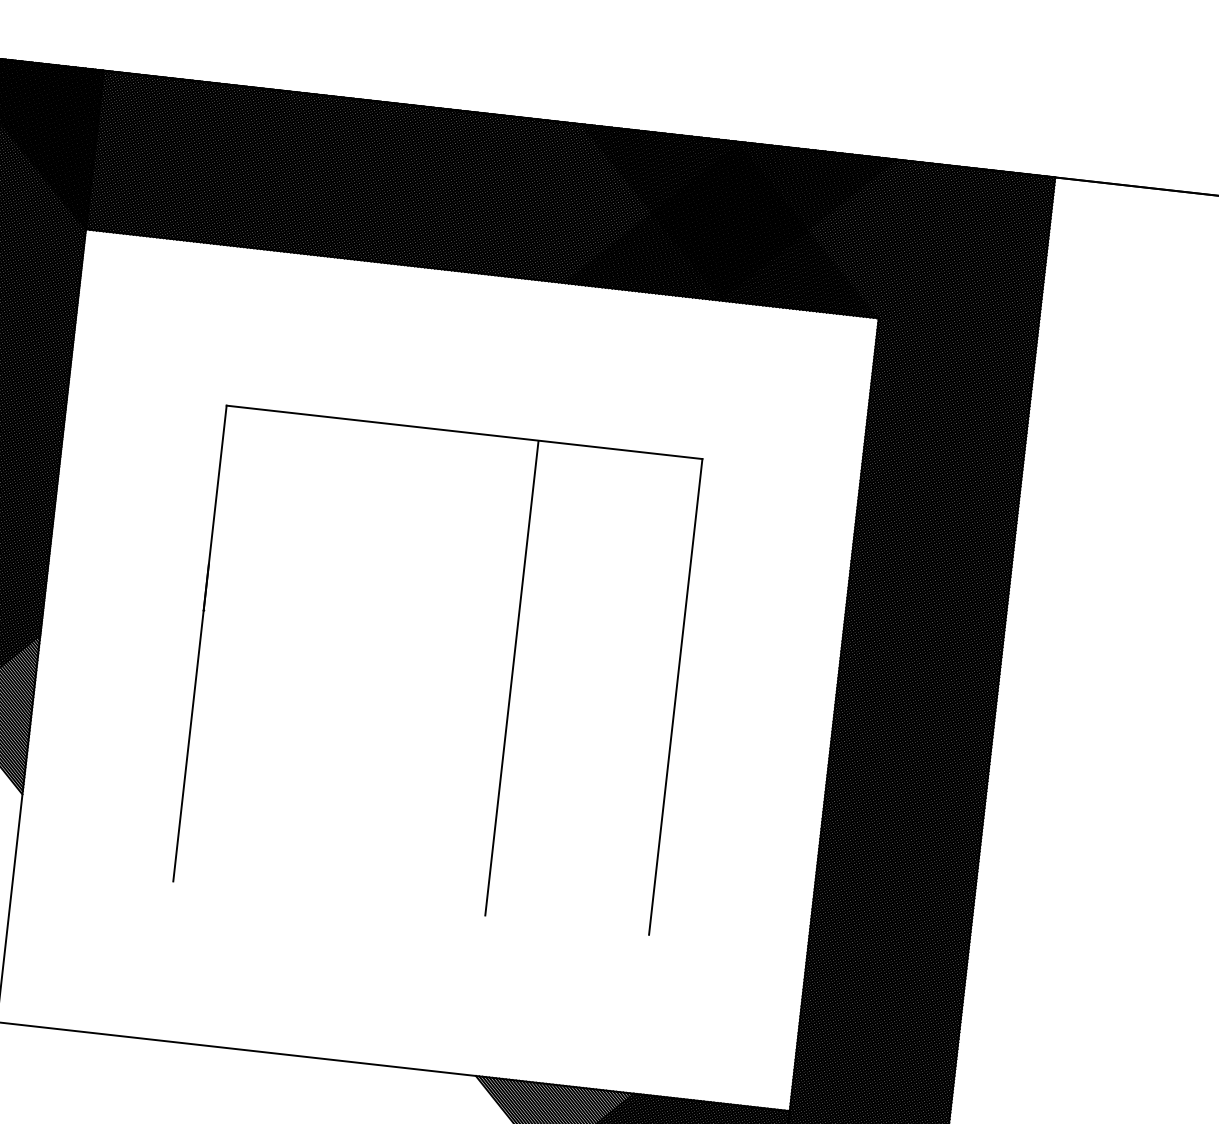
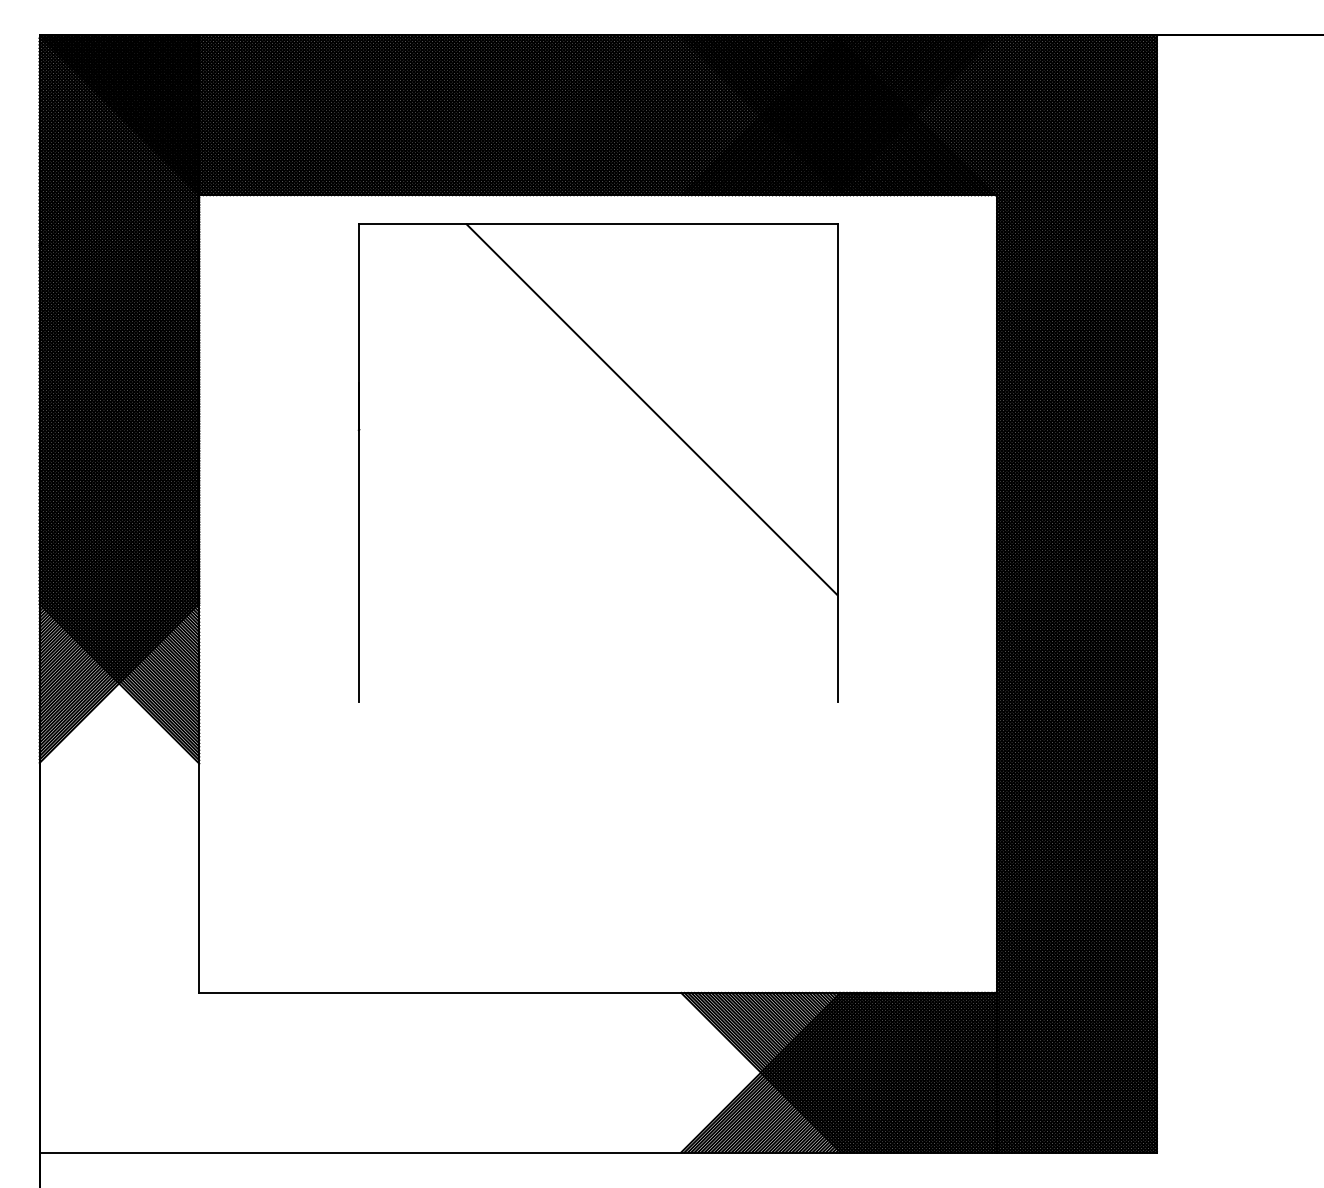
part: (511, 678) -> (672, 462), moved

